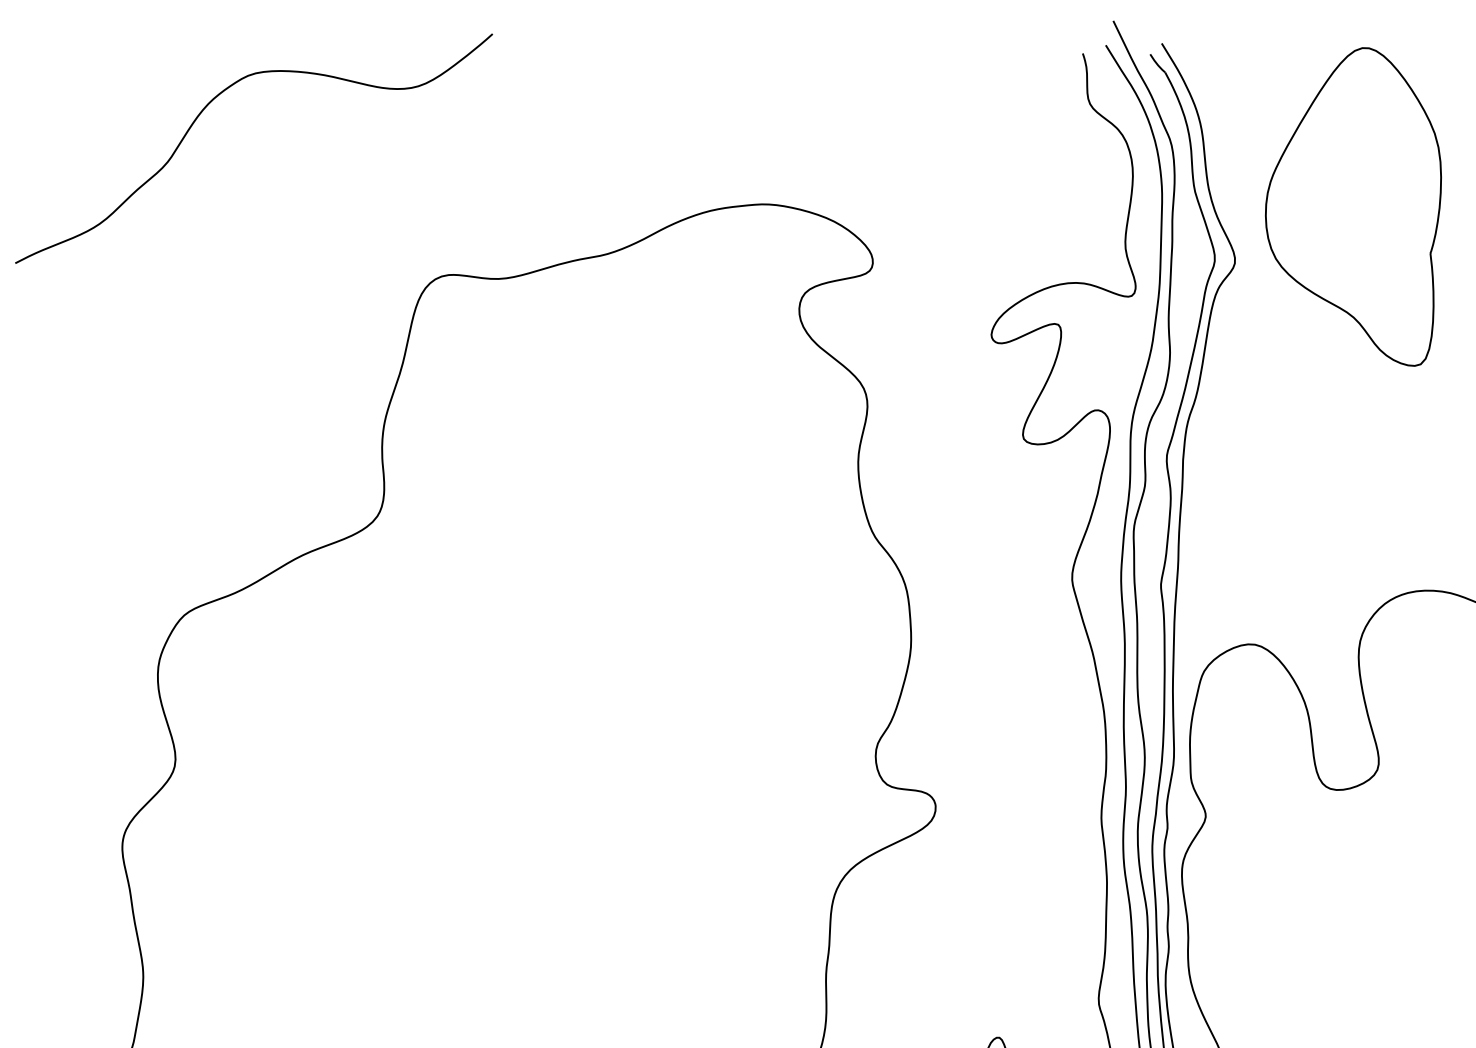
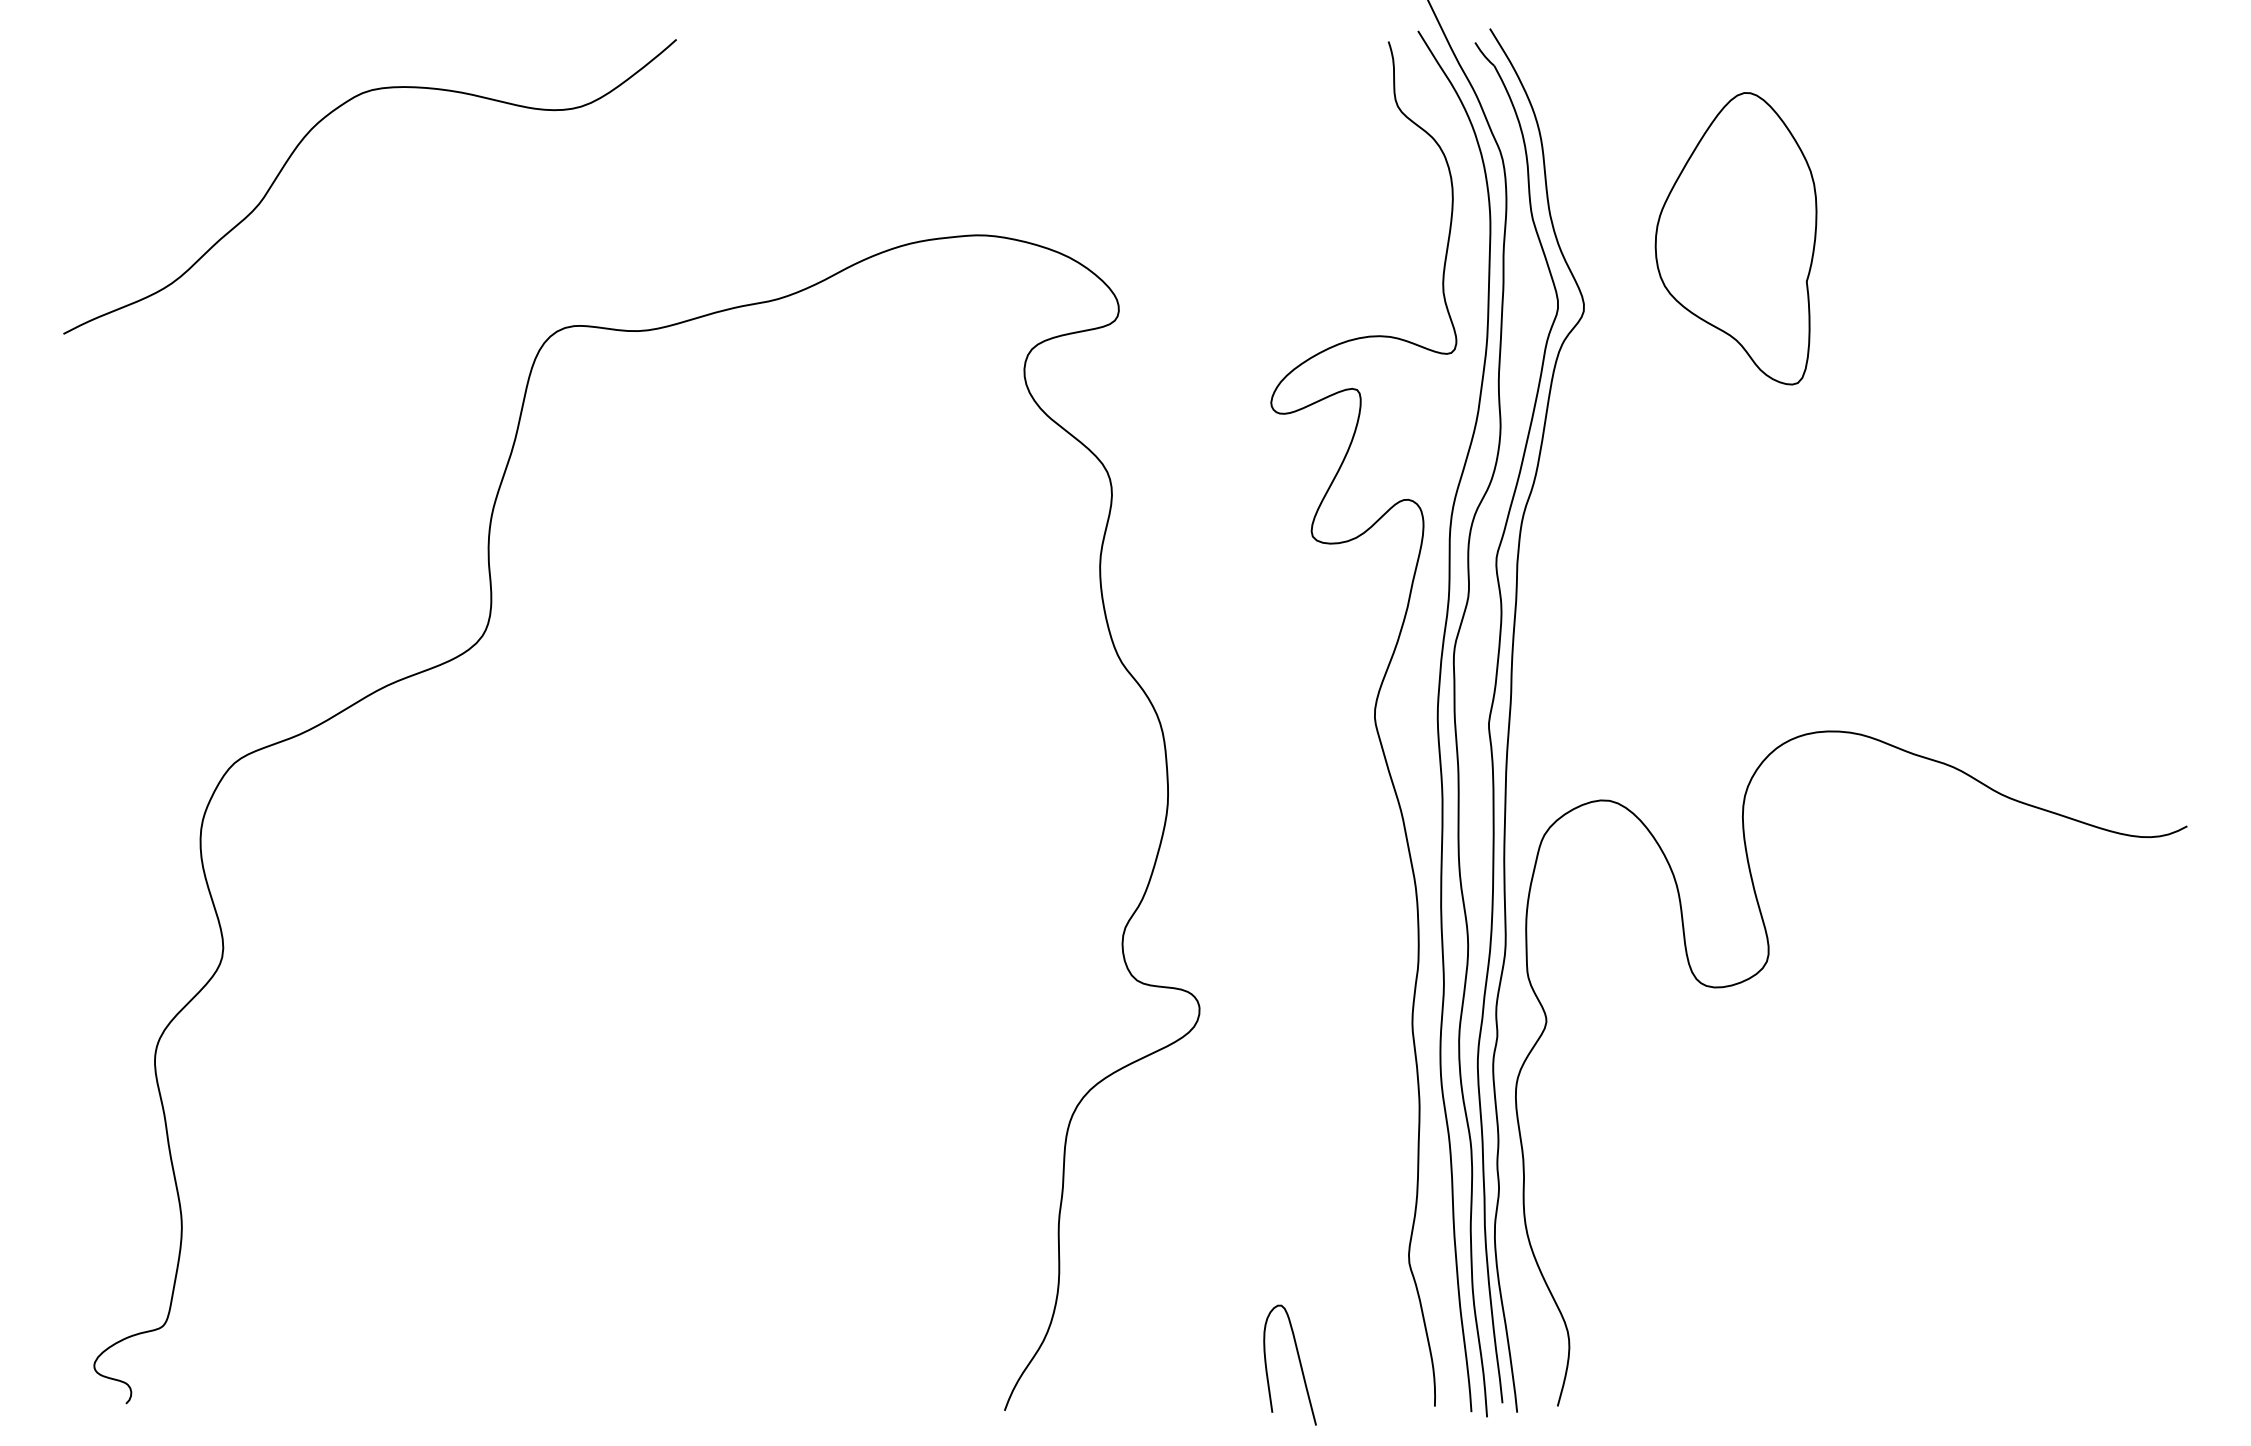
curve: (206, 107) -> (309, 133), moved
part: (1352, 206) -> (1735, 238), size x0.71

